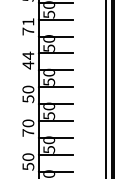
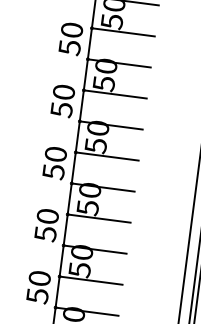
text: (28, 26) -> (71, 38), 71 -> 50
text: (28, 60) -> (63, 100), 44 -> 50
text: (28, 132) -> (45, 233), 70 -> 50

